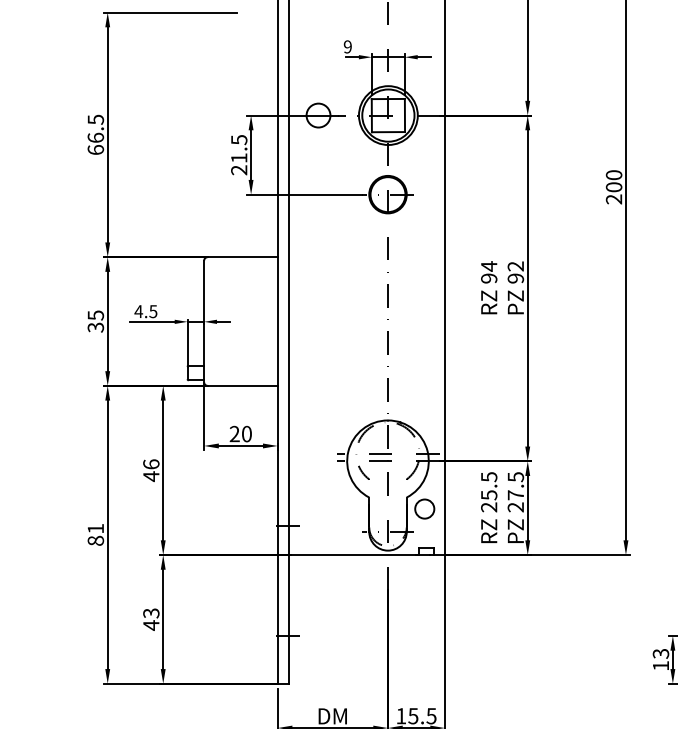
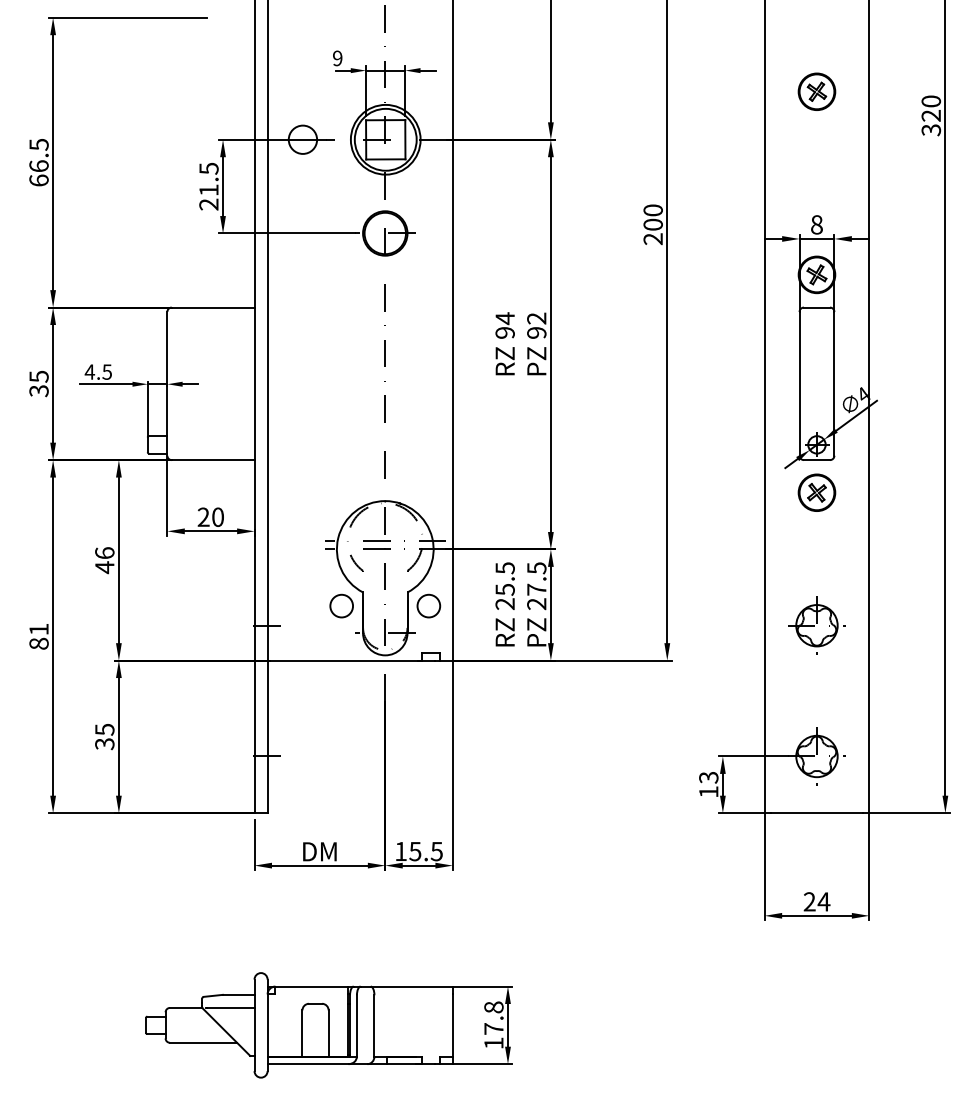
circle: (351, 508) -> (341, 605), added
text: (151, 619) -> (104, 737), 43 -> 35

